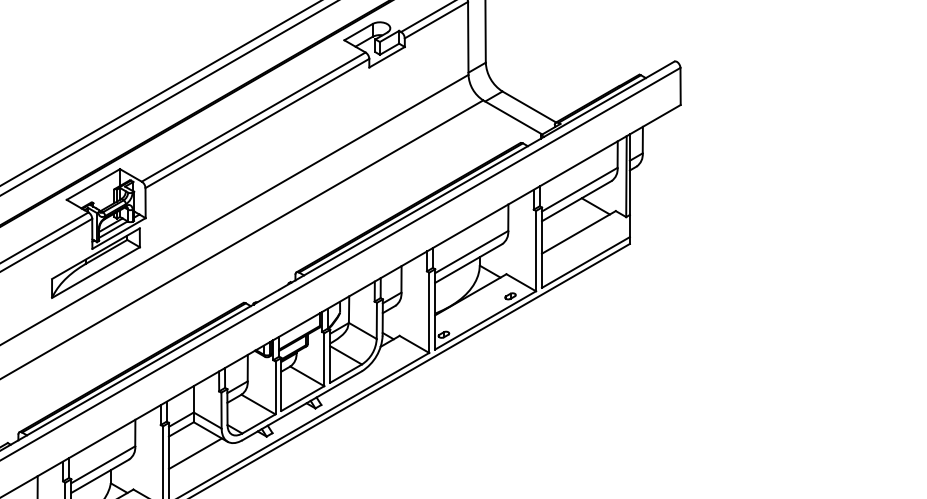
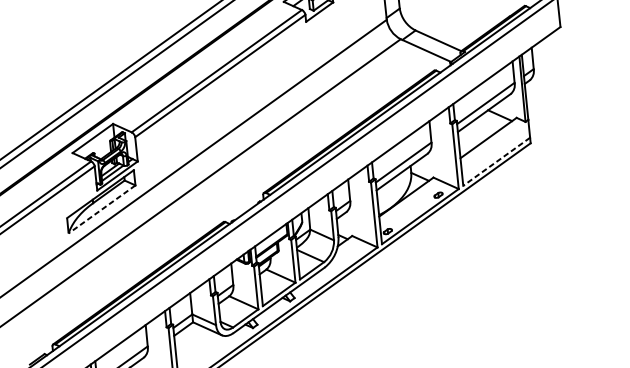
line: (585, 262) -> (496, 161), solid -> dashed
line: (95, 272) -> (101, 209), solid -> dashed
line: (194, 453) -> (196, 347), removed

